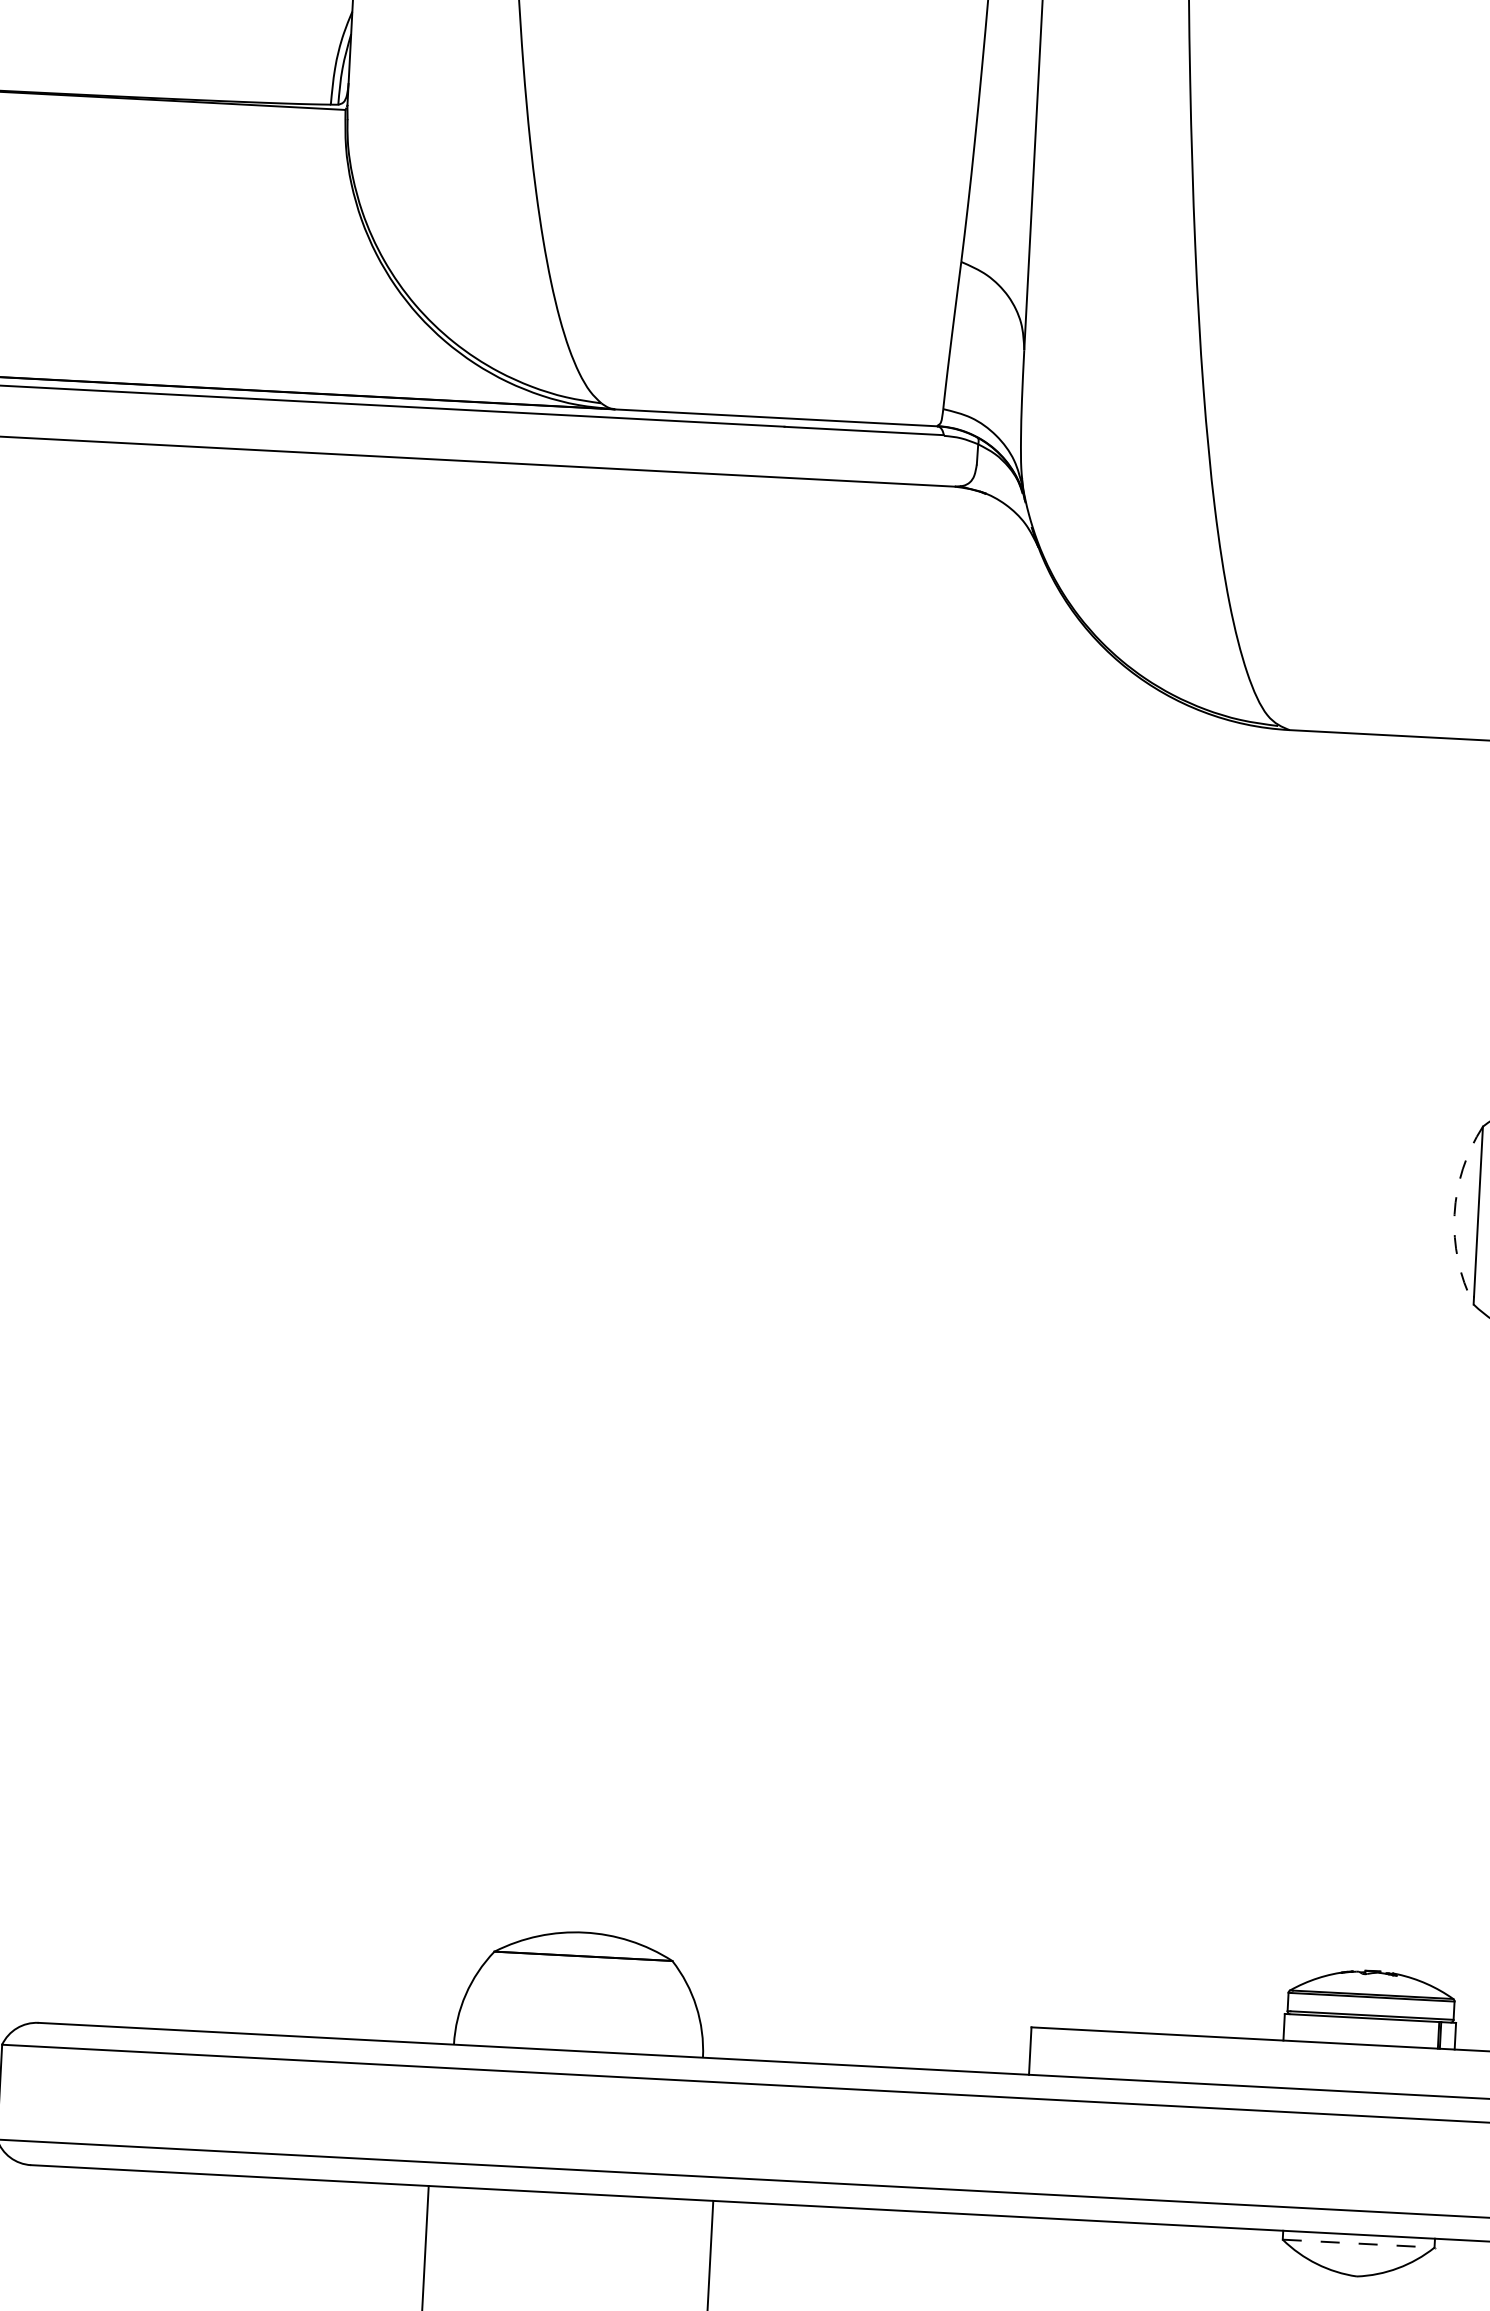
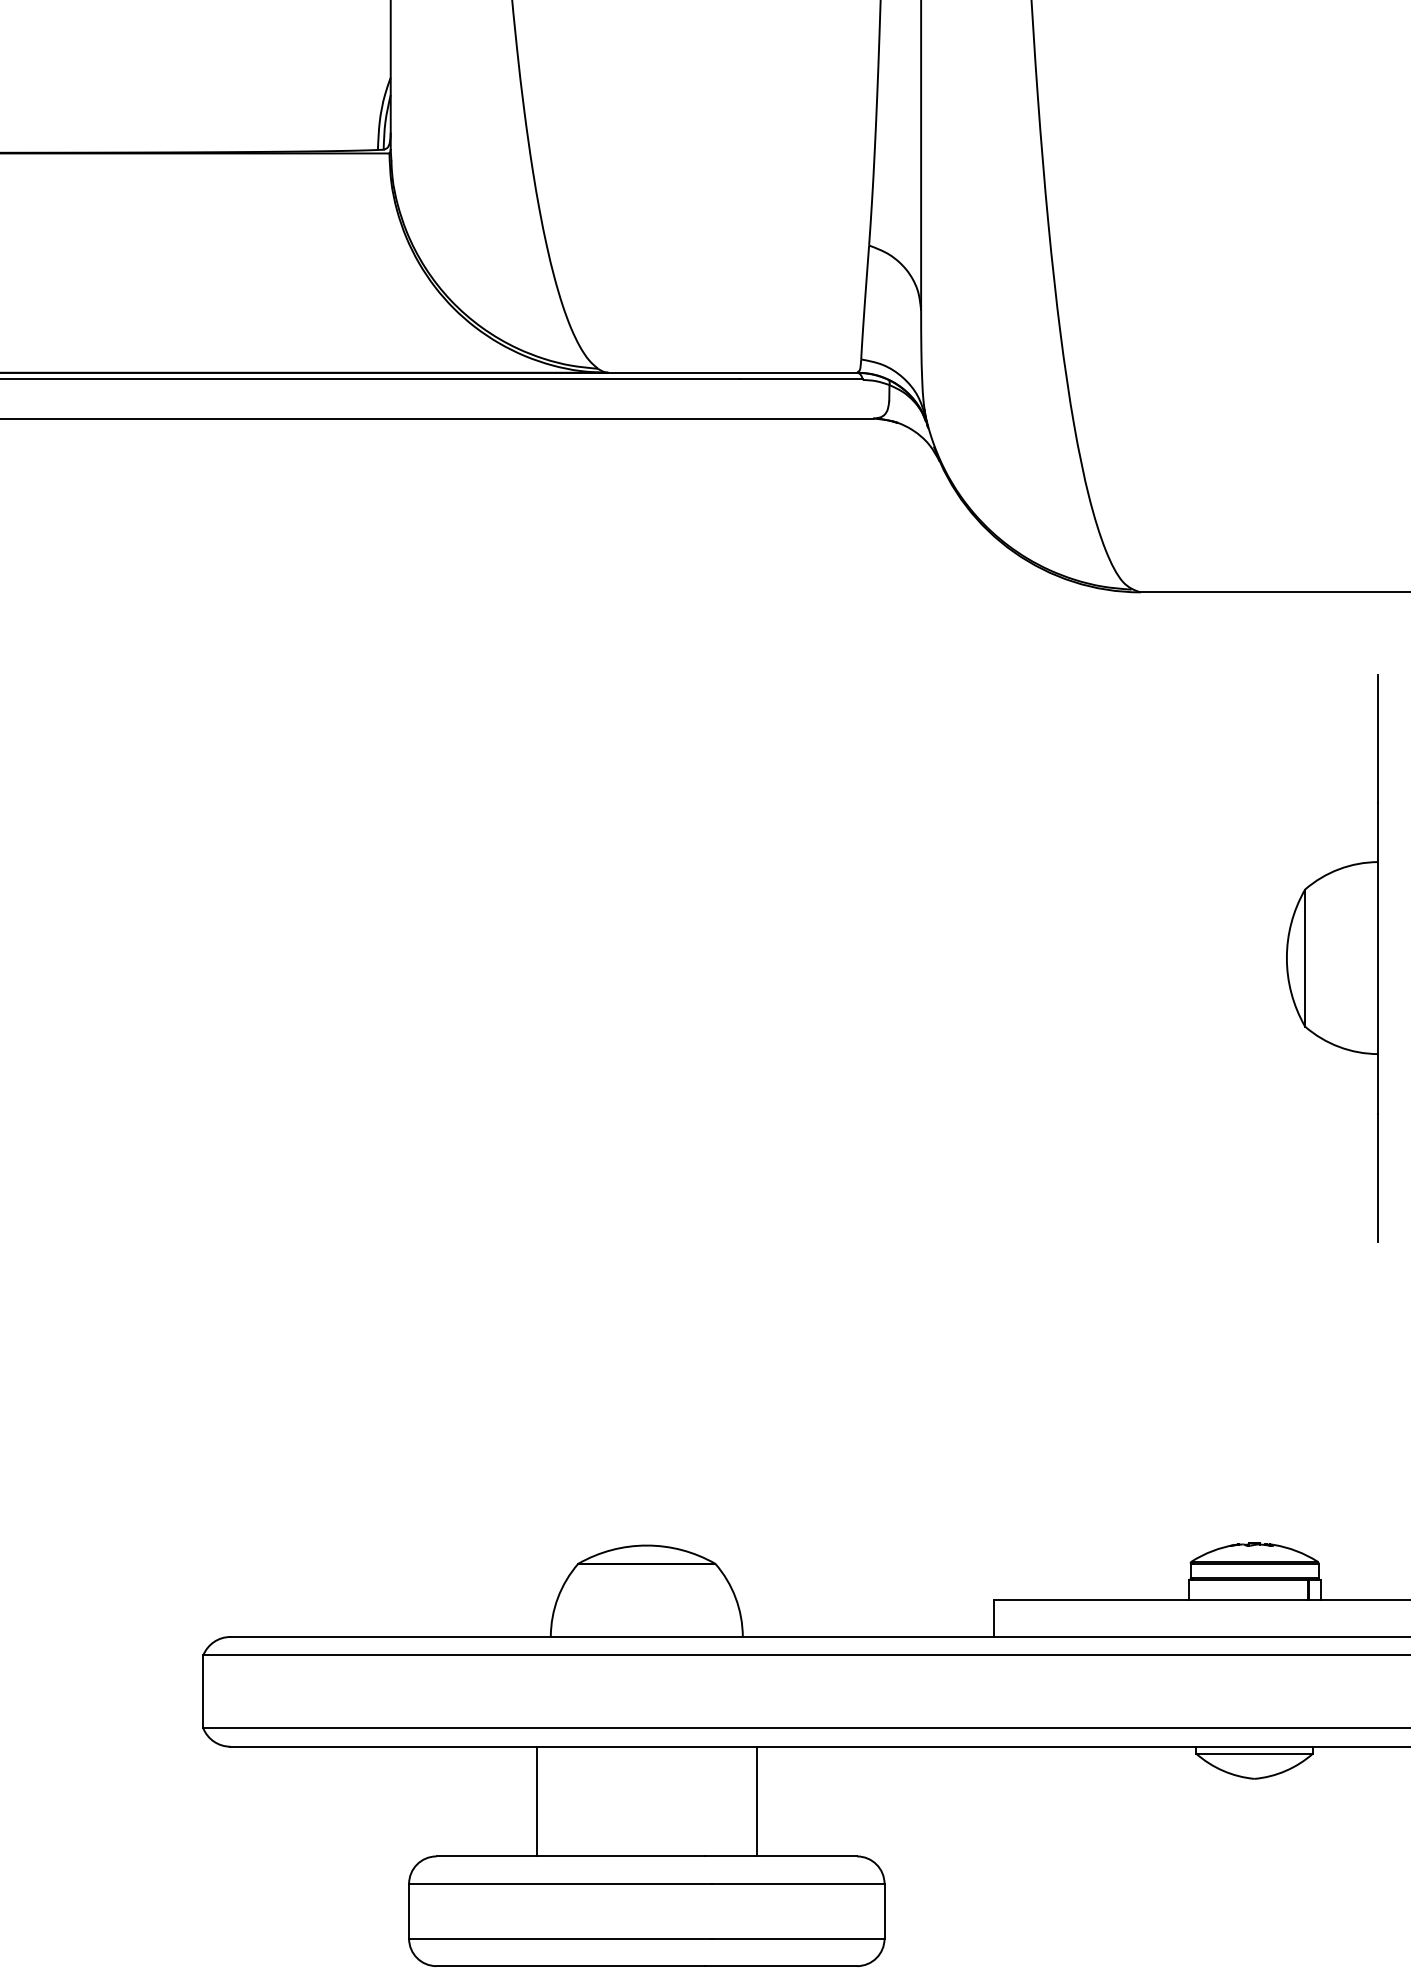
arc: (1454, 1214) -> (1286, 958), dashed -> solid
line: (1358, 2243) -> (1254, 1753), dashed -> solid

